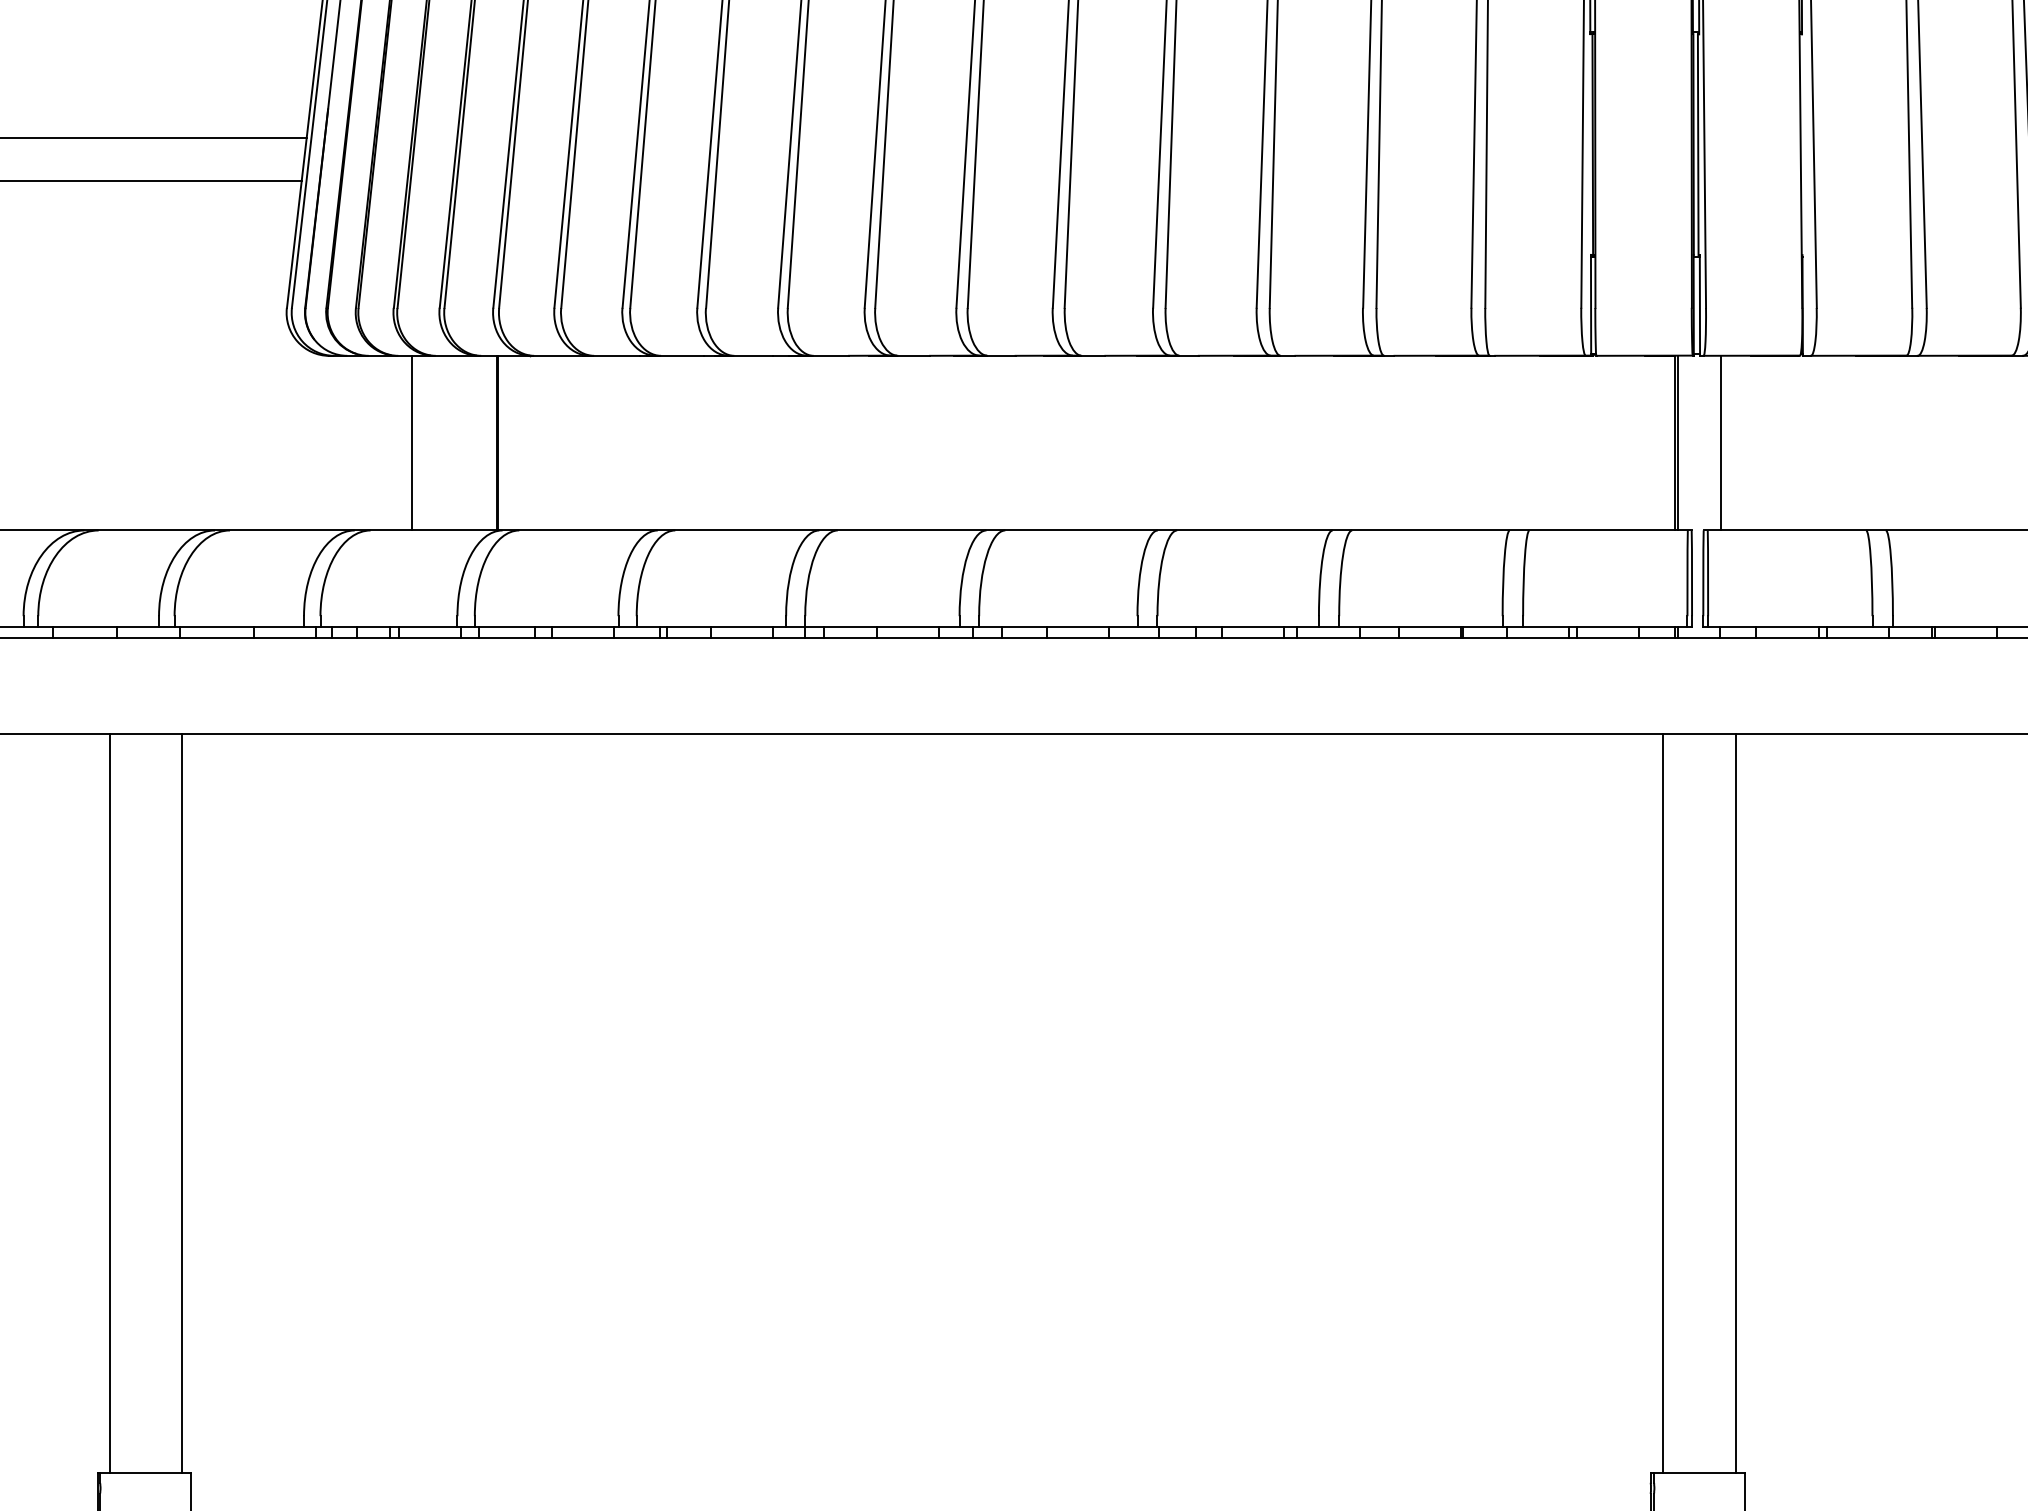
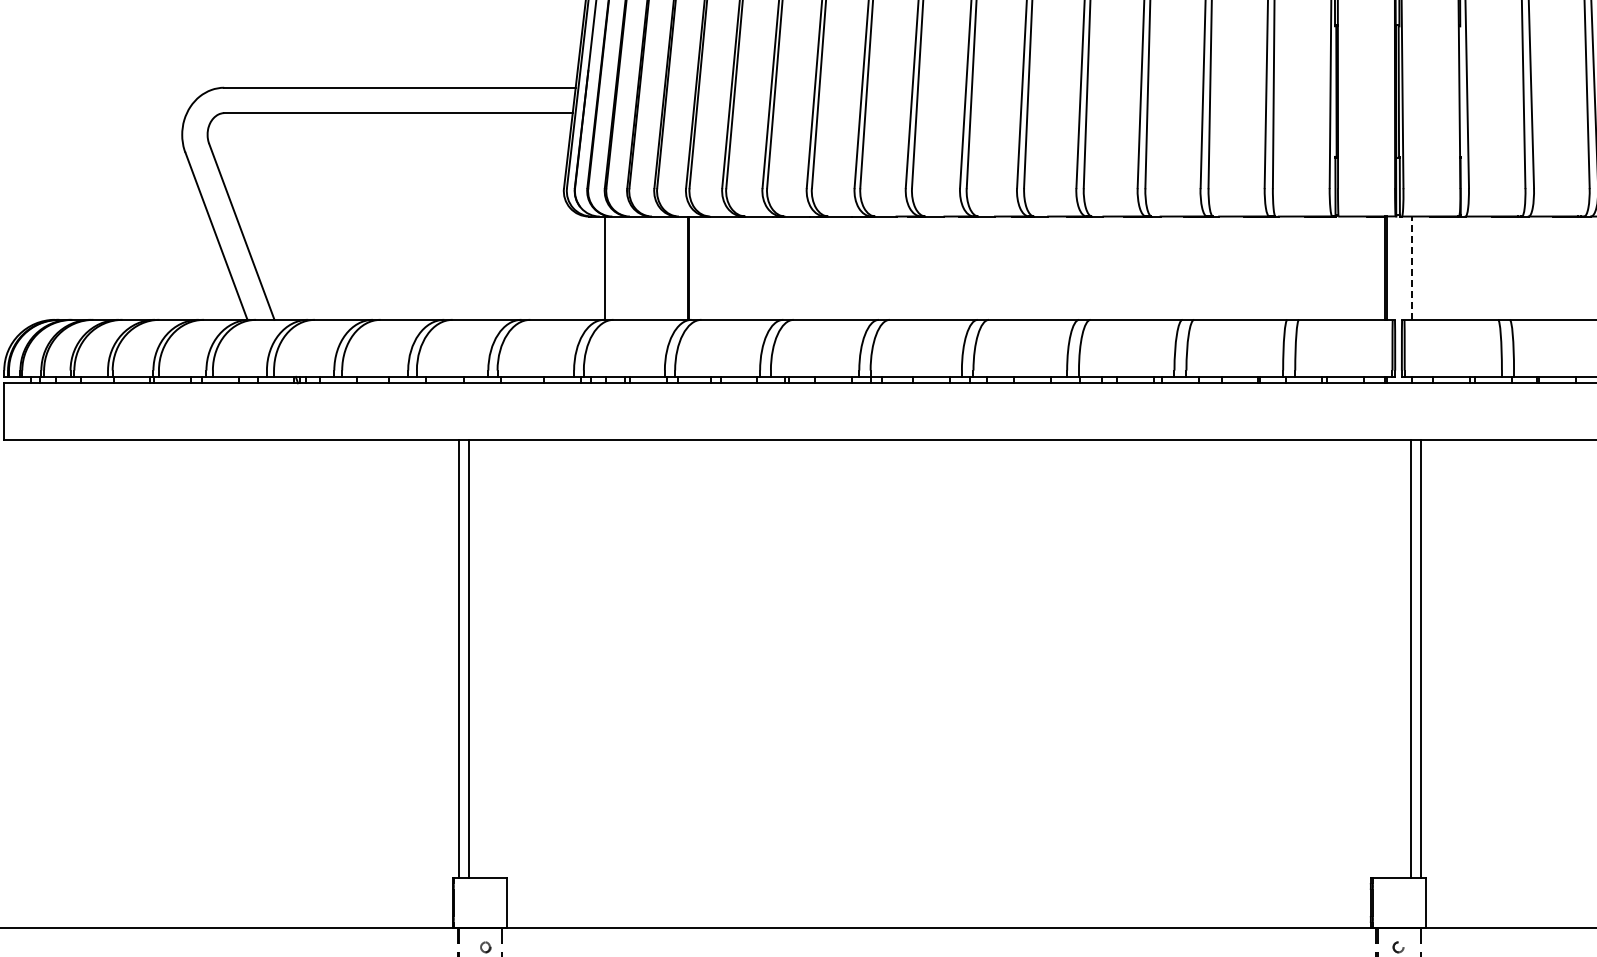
line: (411, 441) -> (604, 267), moved
line: (1721, 443) -> (1412, 268), solid -> dashed
line: (181, 1102) -> (468, 658), moved
line: (1663, 1102) -> (1411, 658), moved

